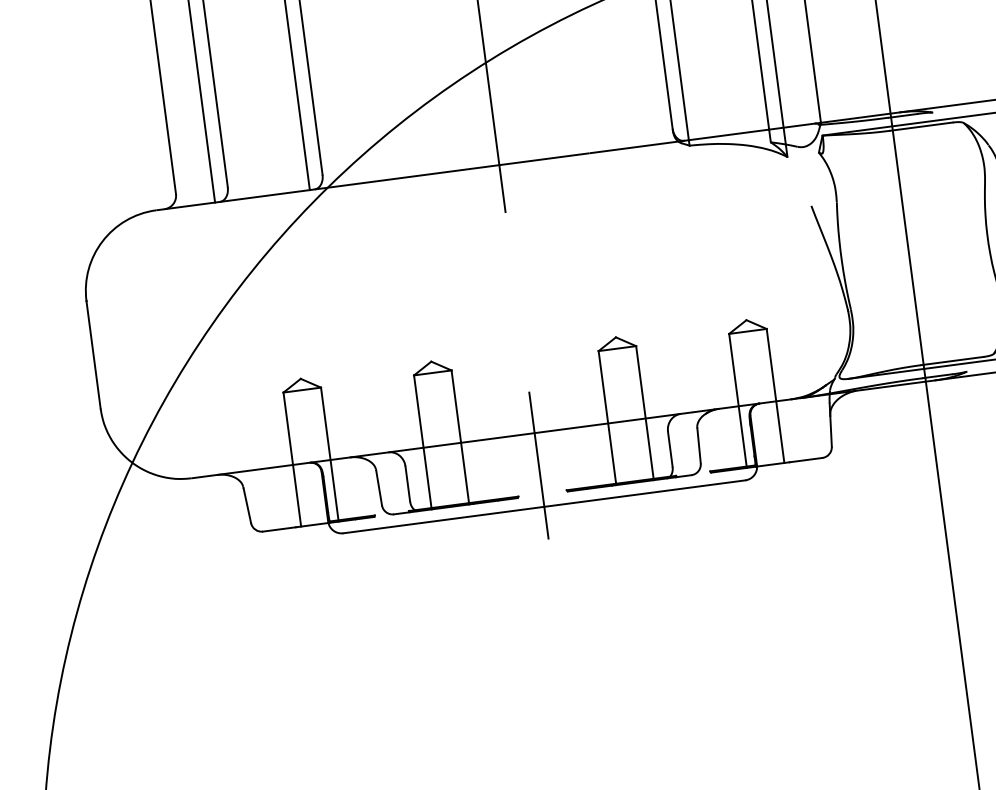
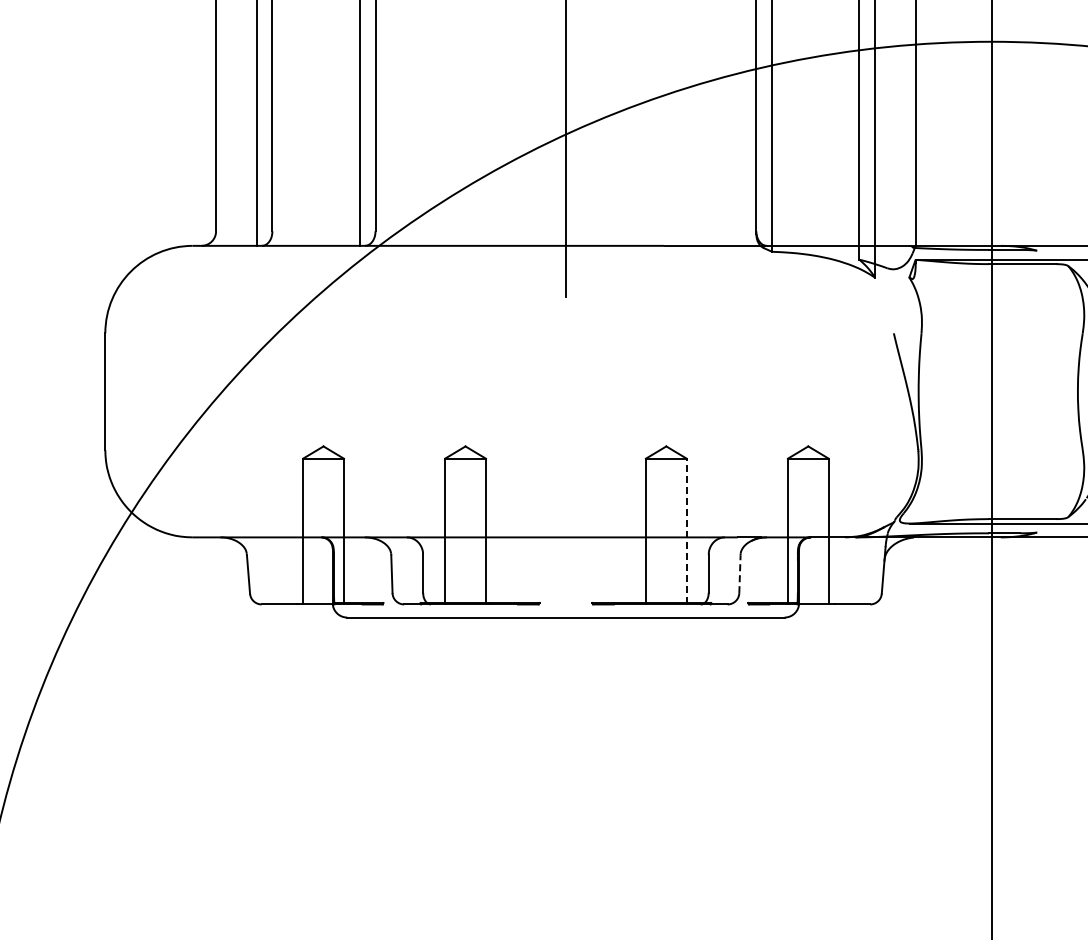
line: (644, 413) -> (686, 531), solid -> dashed
line: (698, 446) -> (739, 574), solid -> dashed
line: (538, 465) -> (565, 572), removed

